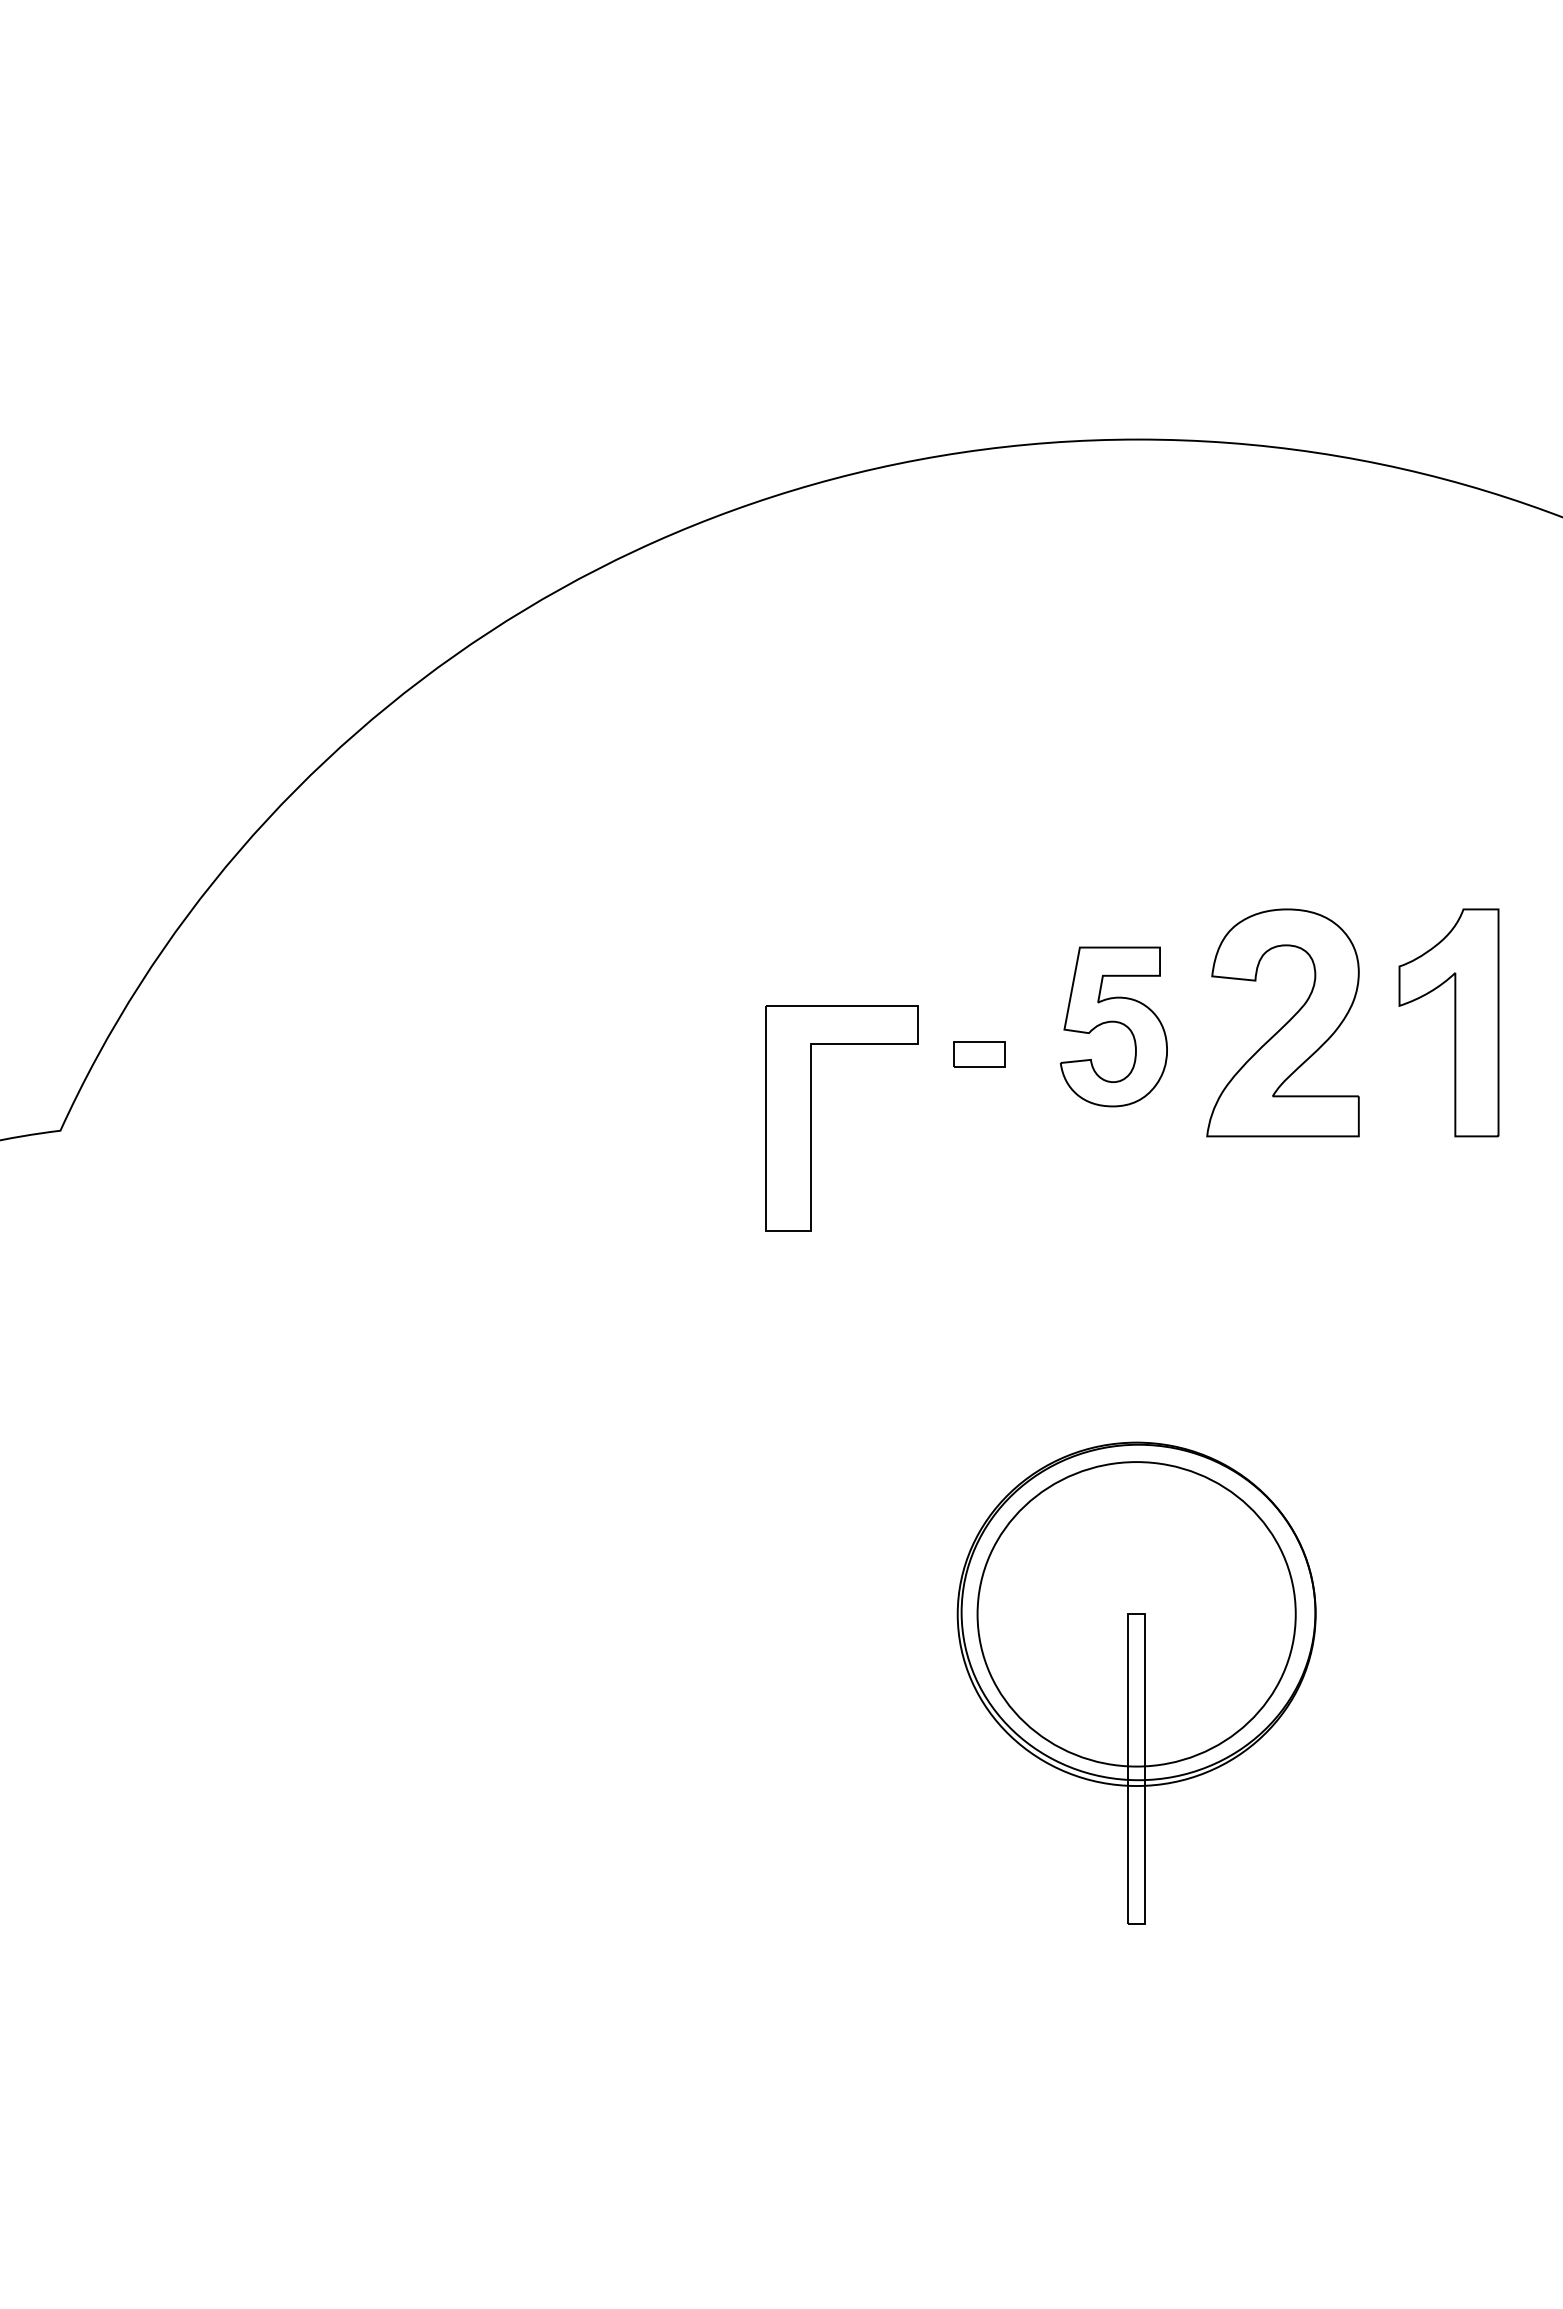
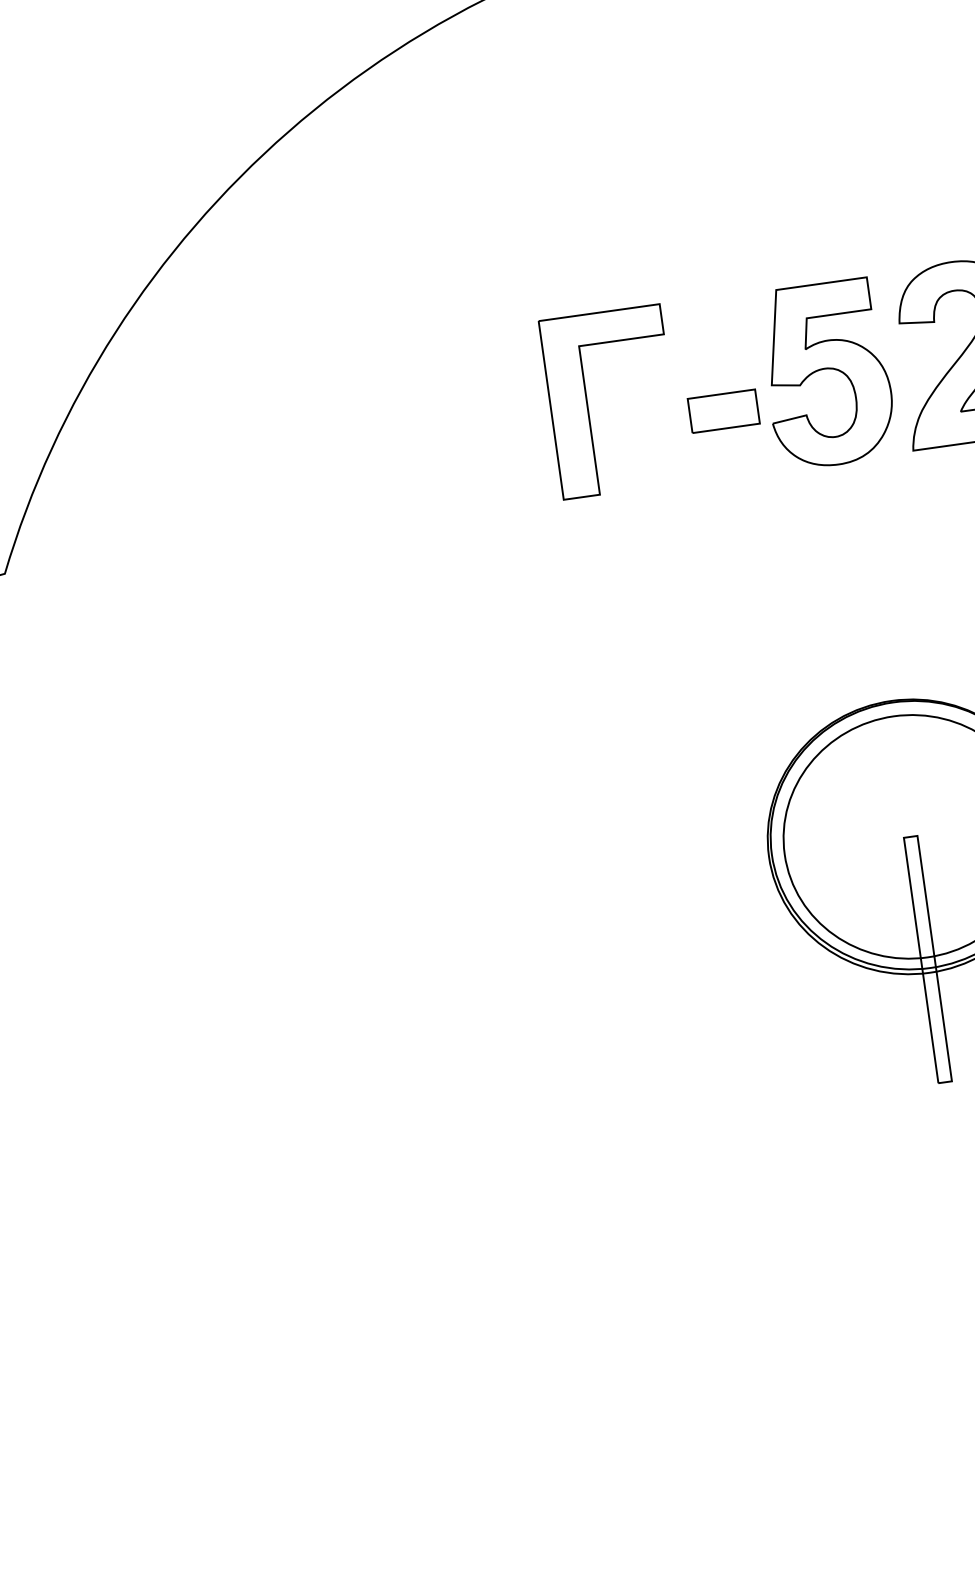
part: (1113, 1026) -> (826, 374), size x1.43
part: (979, 1054) -> (723, 411), size x1.67
part: (811, 1118) -> (587, 405), moved

